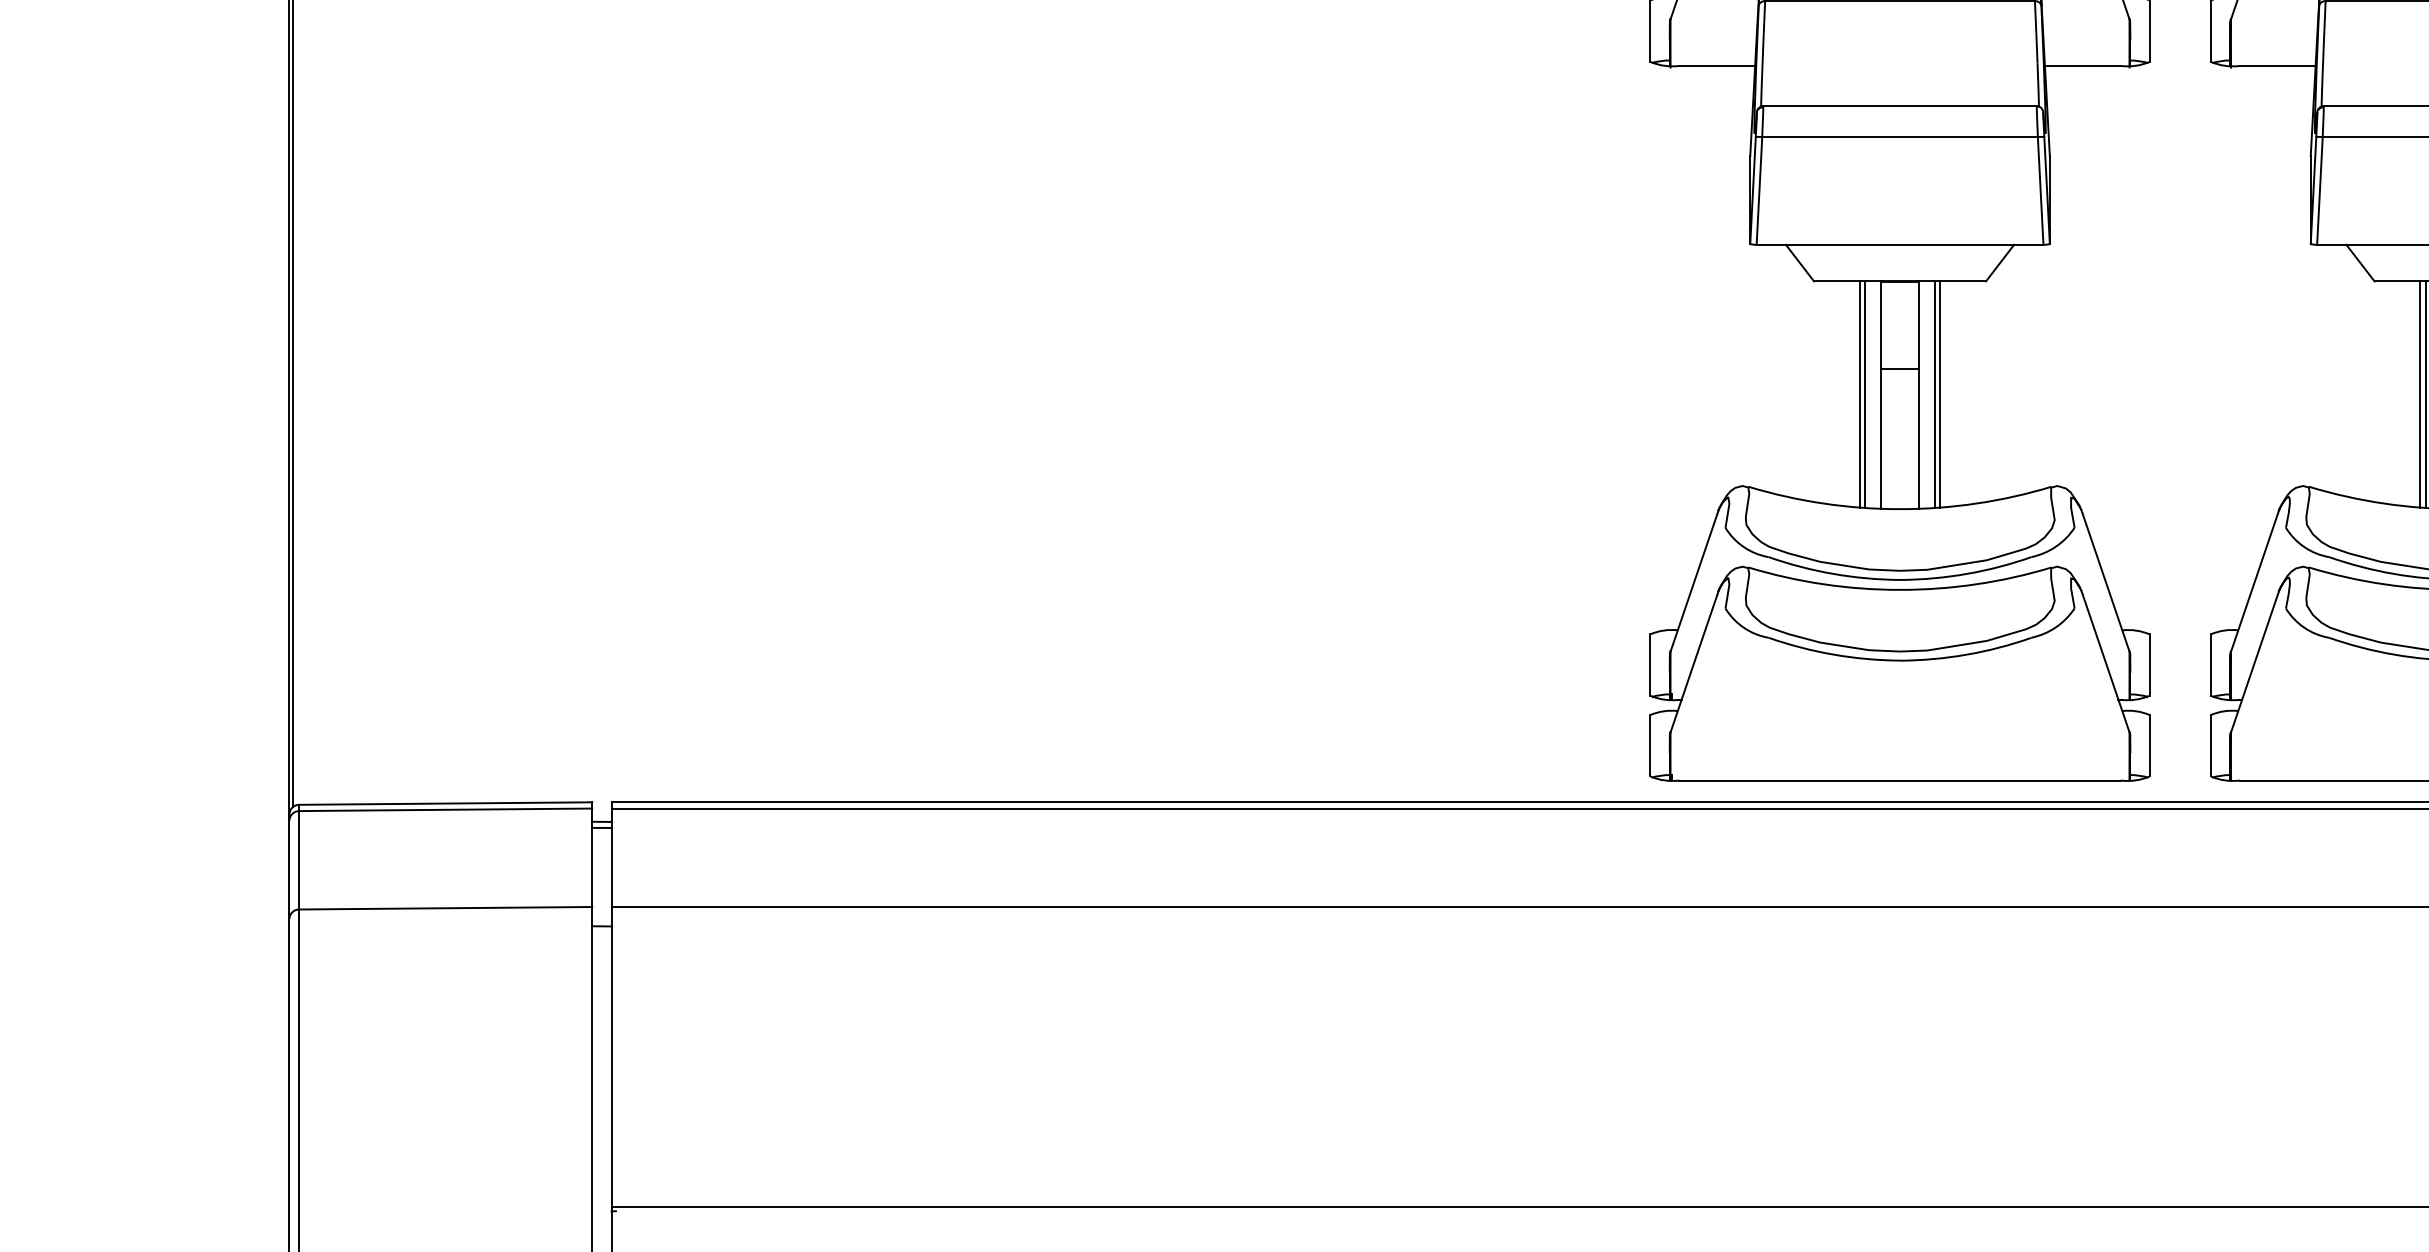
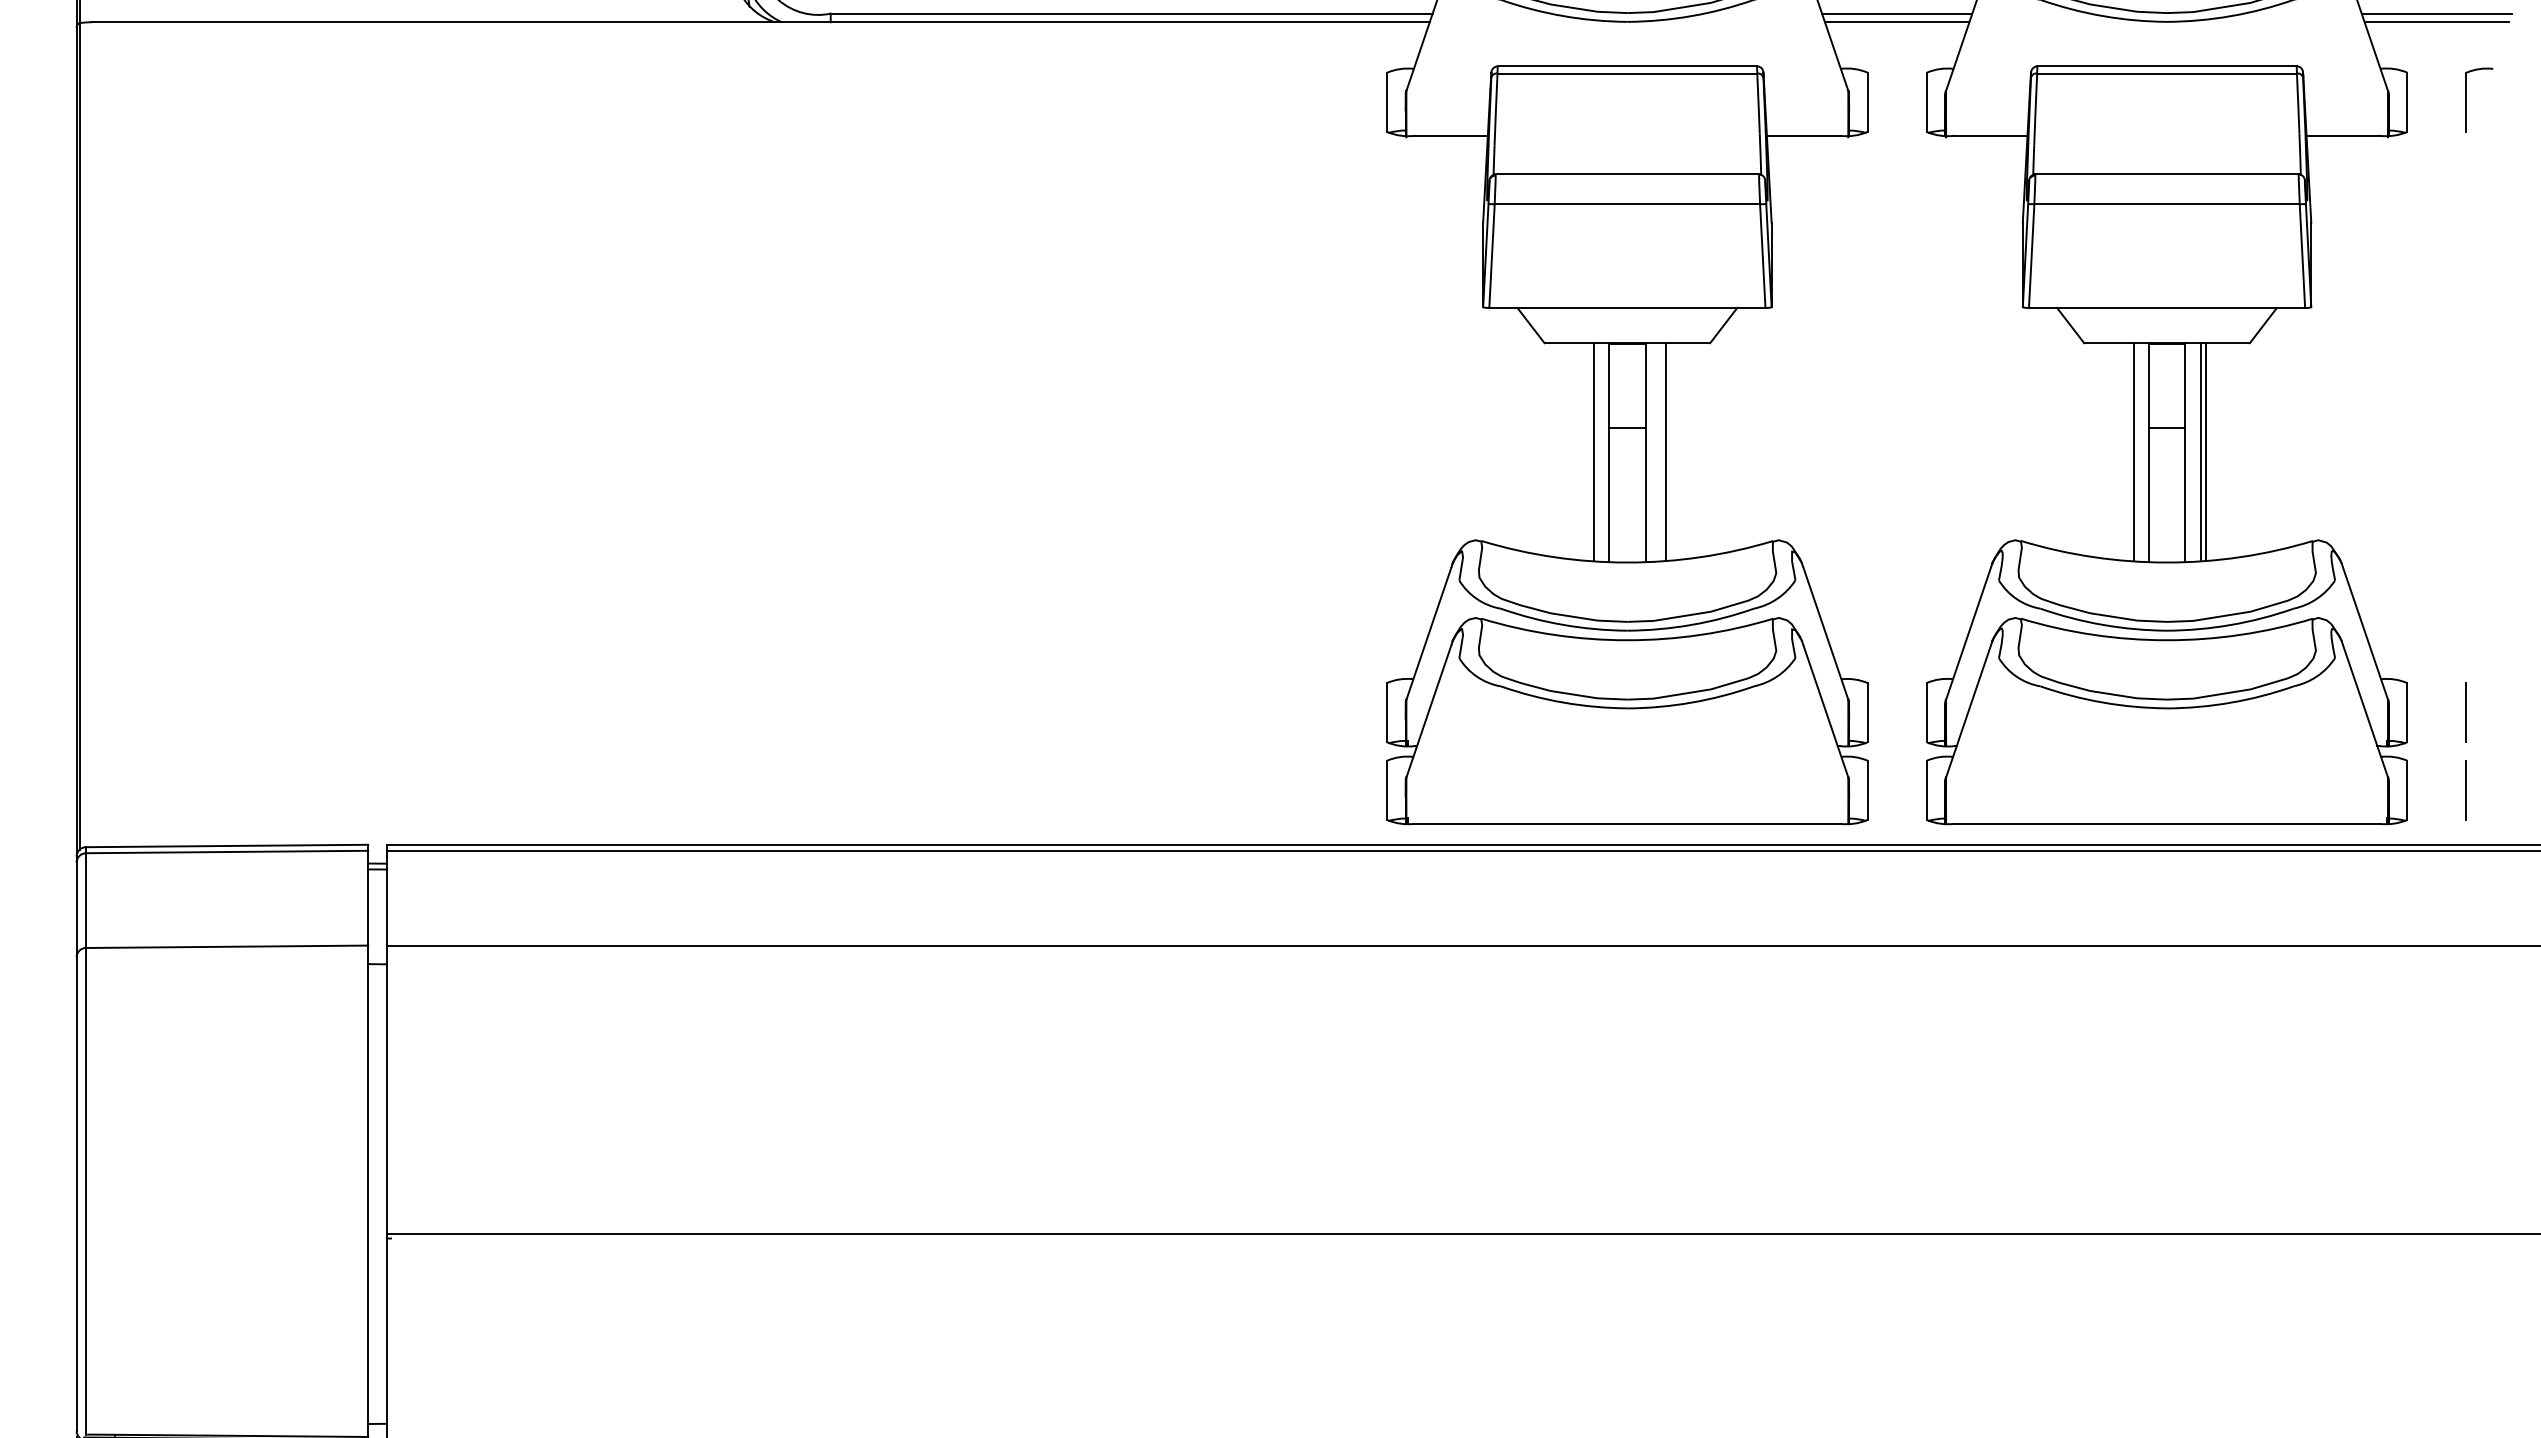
line: (1859, 394) -> (1588, 452), removed
line: (1934, 394) -> (1660, 452), removed
line: (2420, 394) -> (2128, 452), removed

